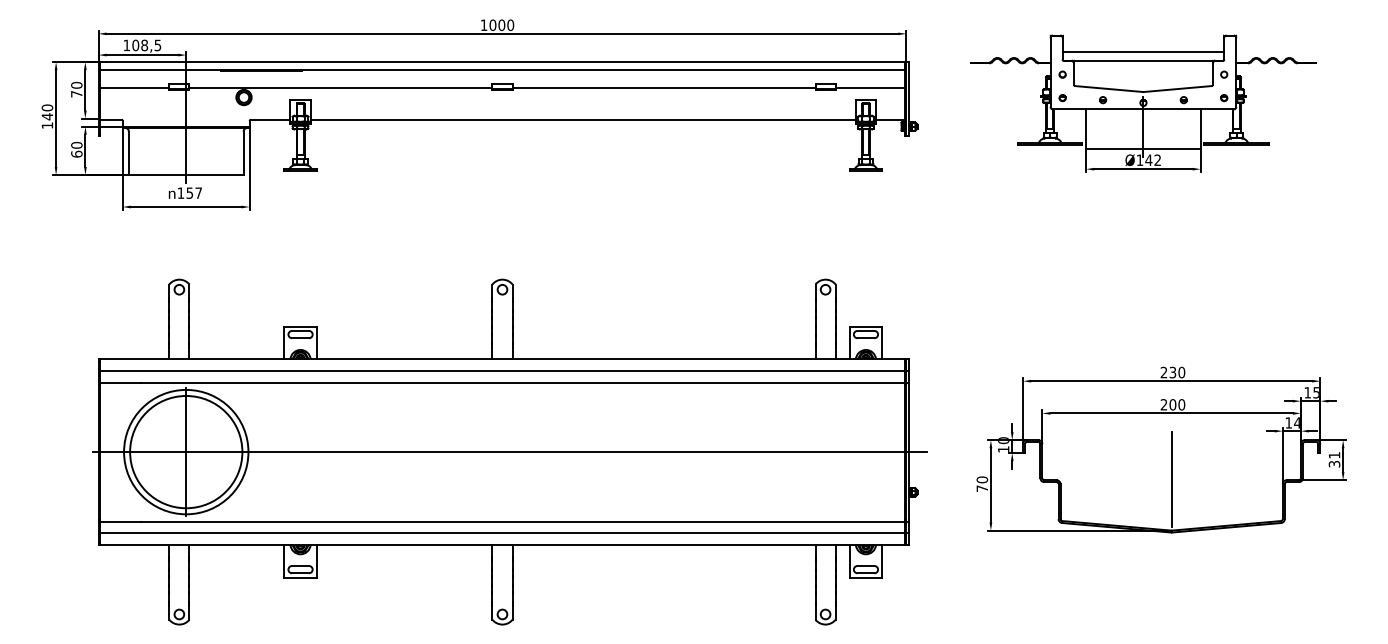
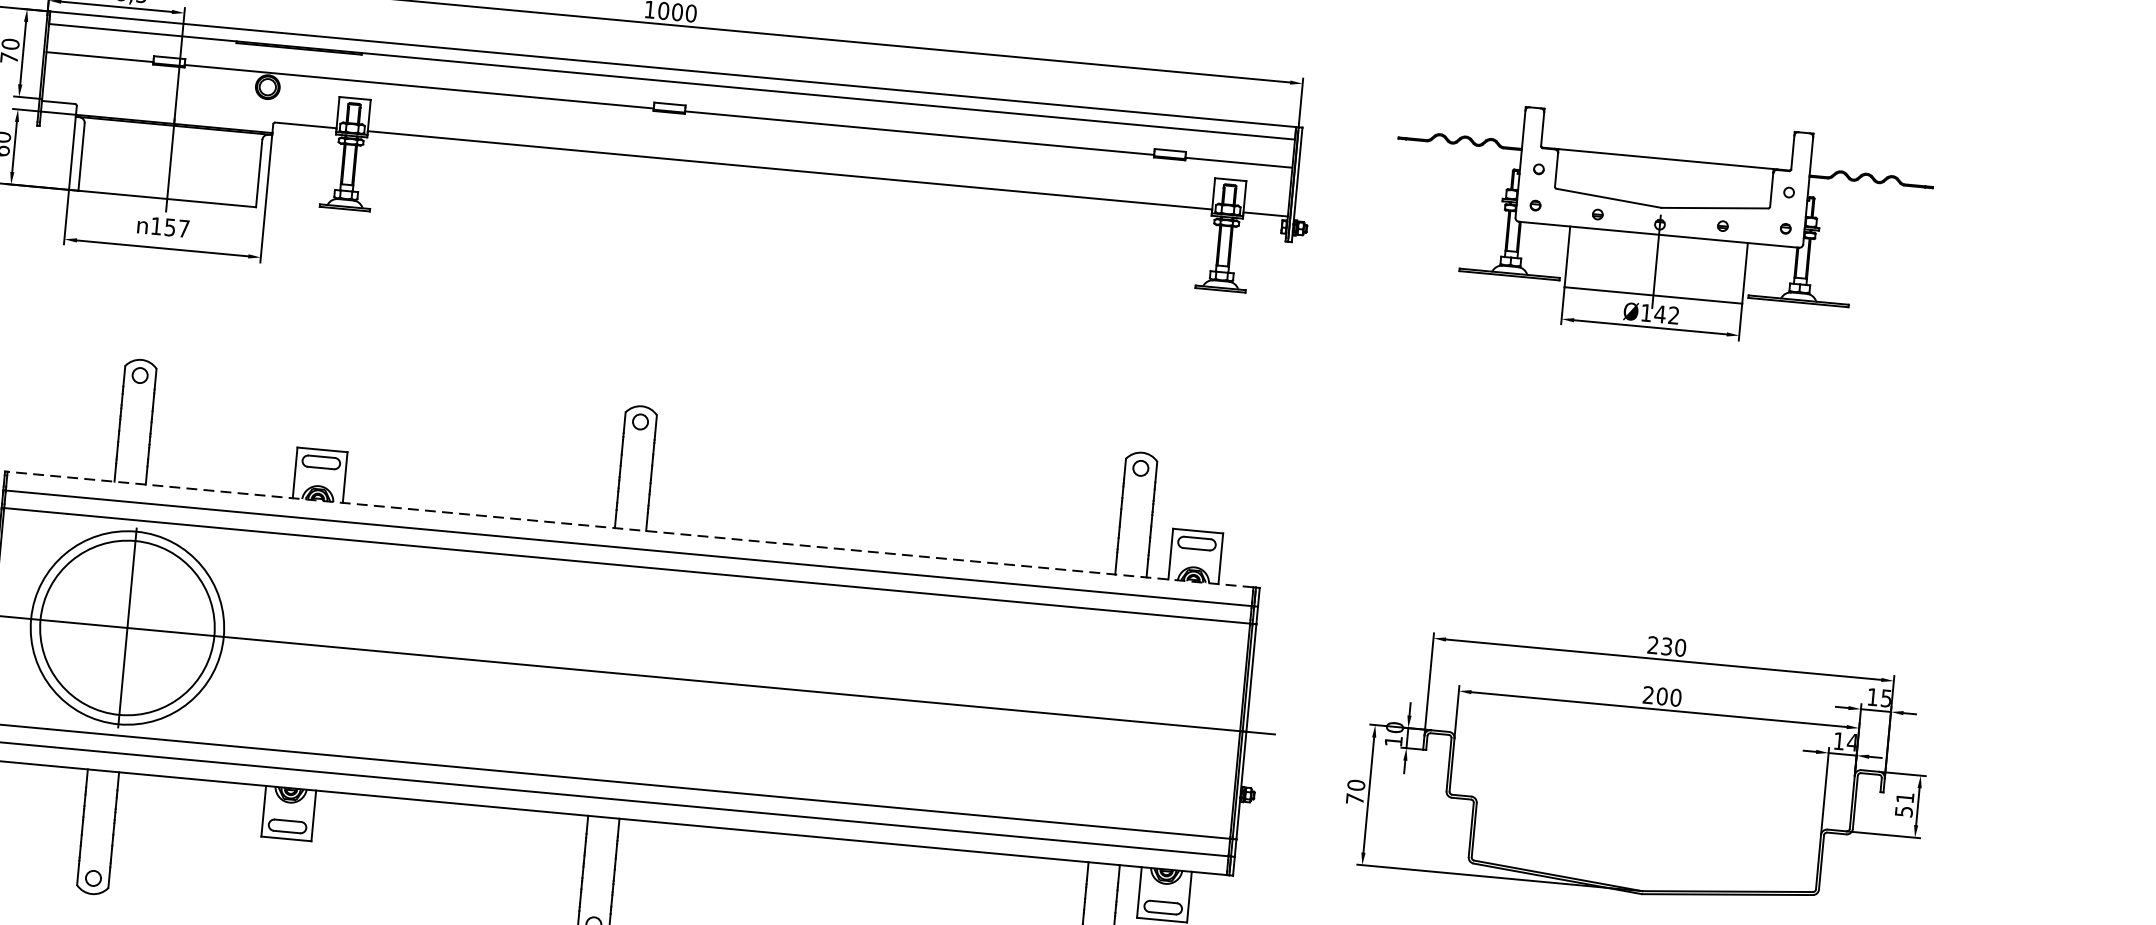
line: (1143, 52) -> (1667, 146), removed
line: (501, 359) -> (628, 529), solid -> dashed
text: (1333, 464) -> (1902, 811), 31 -> 51
line: (1171, 479) -> (1649, 811), removed

